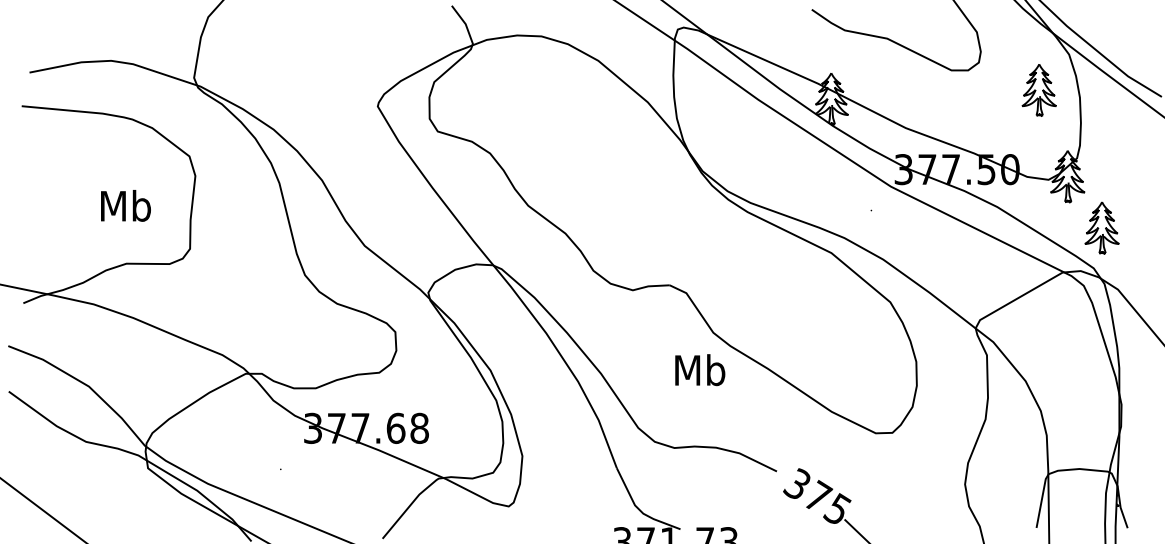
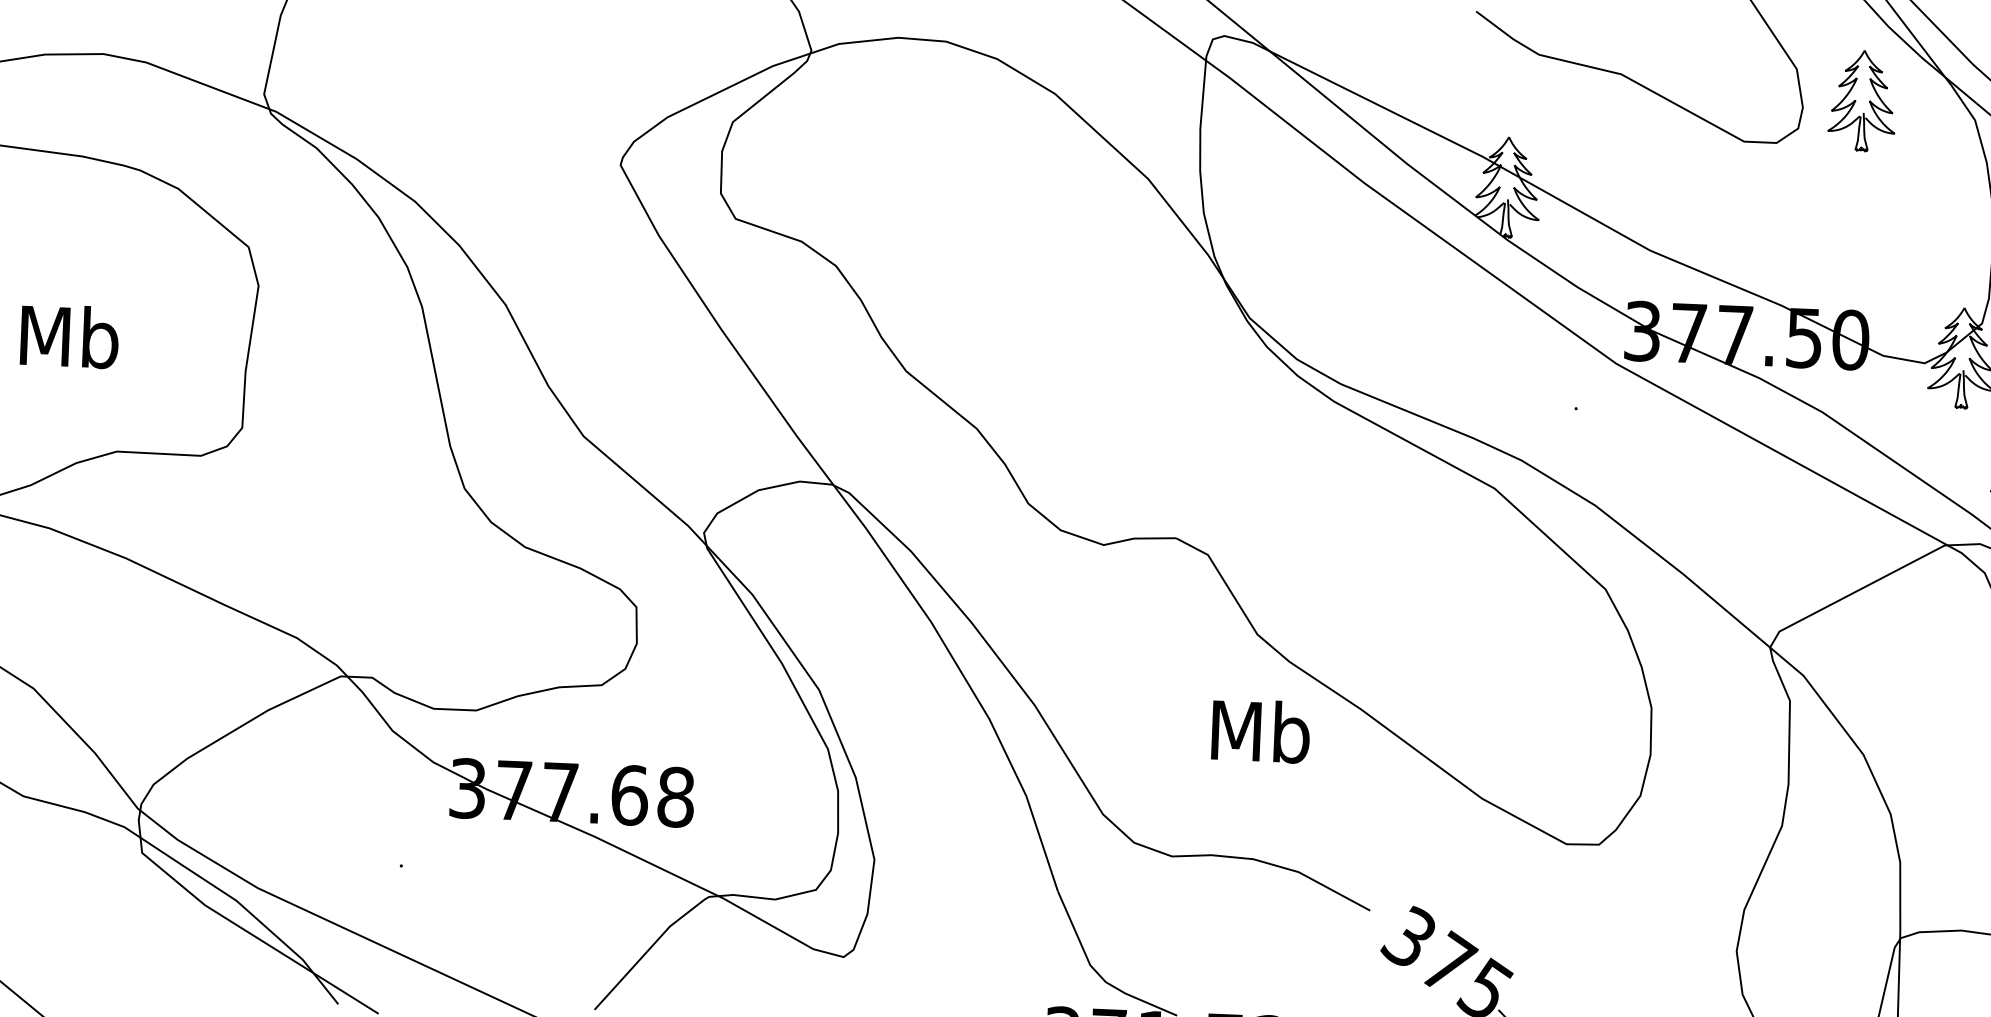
part: (1038, 90) -> (1861, 101), moved
text: (125, 205) -> (68, 335), moved
text: (700, 370) -> (1261, 731), moved

